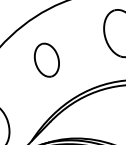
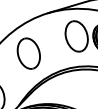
part: (46, 60) -> (28, 53), size x1.43

